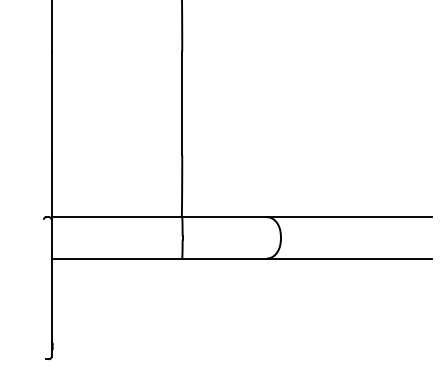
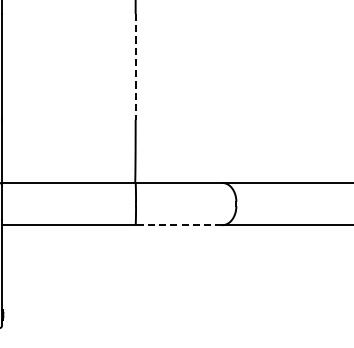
line: (182, 103) -> (135, 66), solid -> dashed
line: (224, 258) -> (178, 225), solid -> dashed

